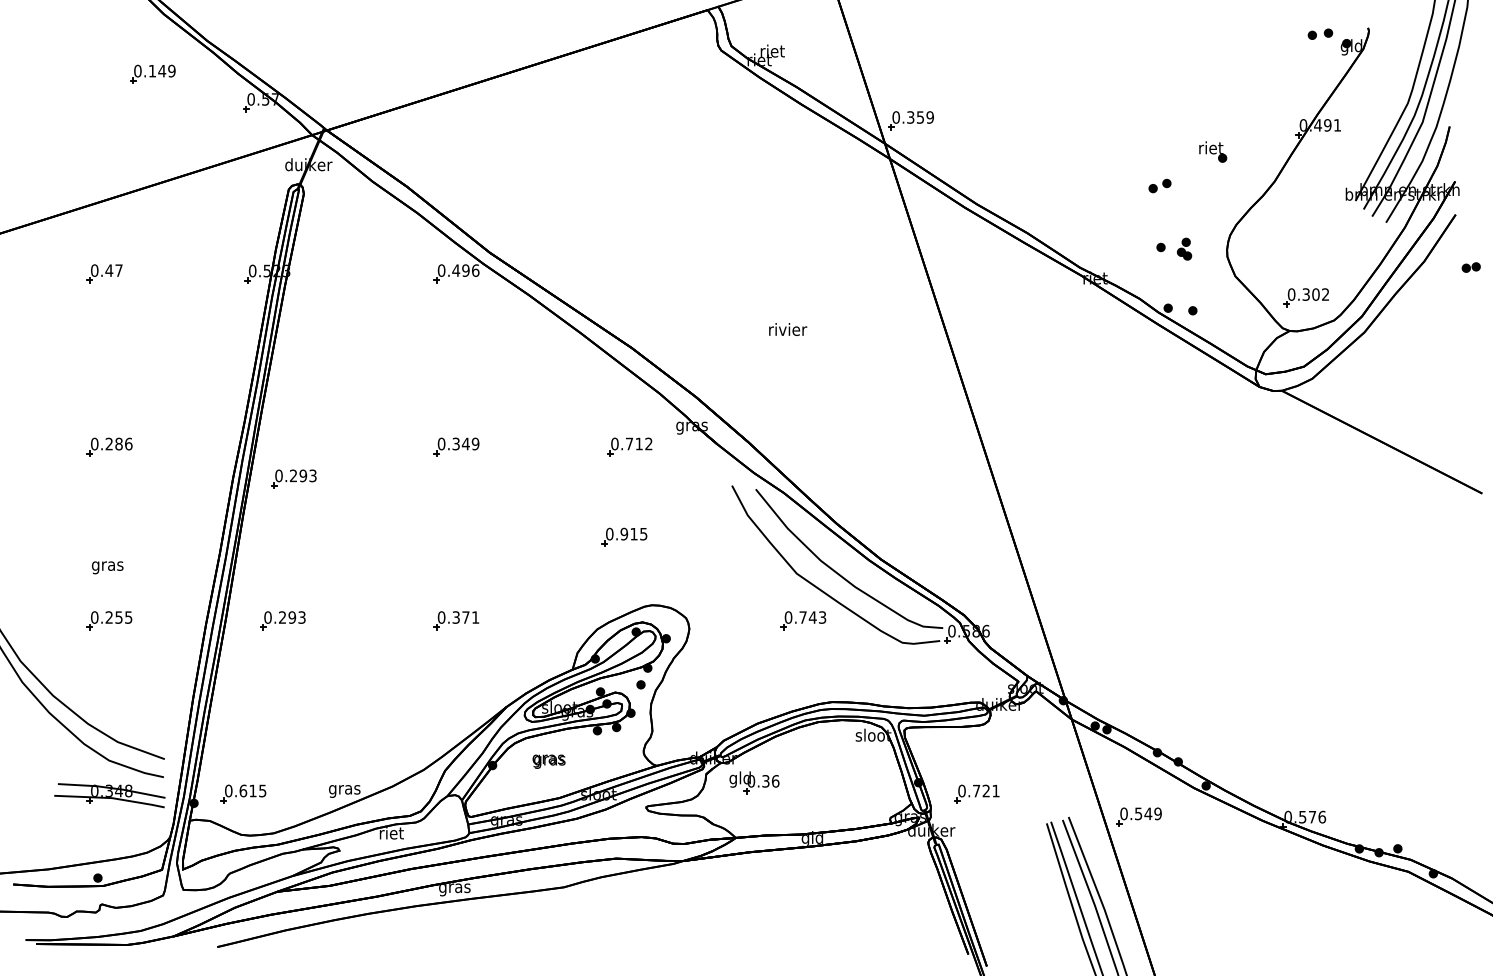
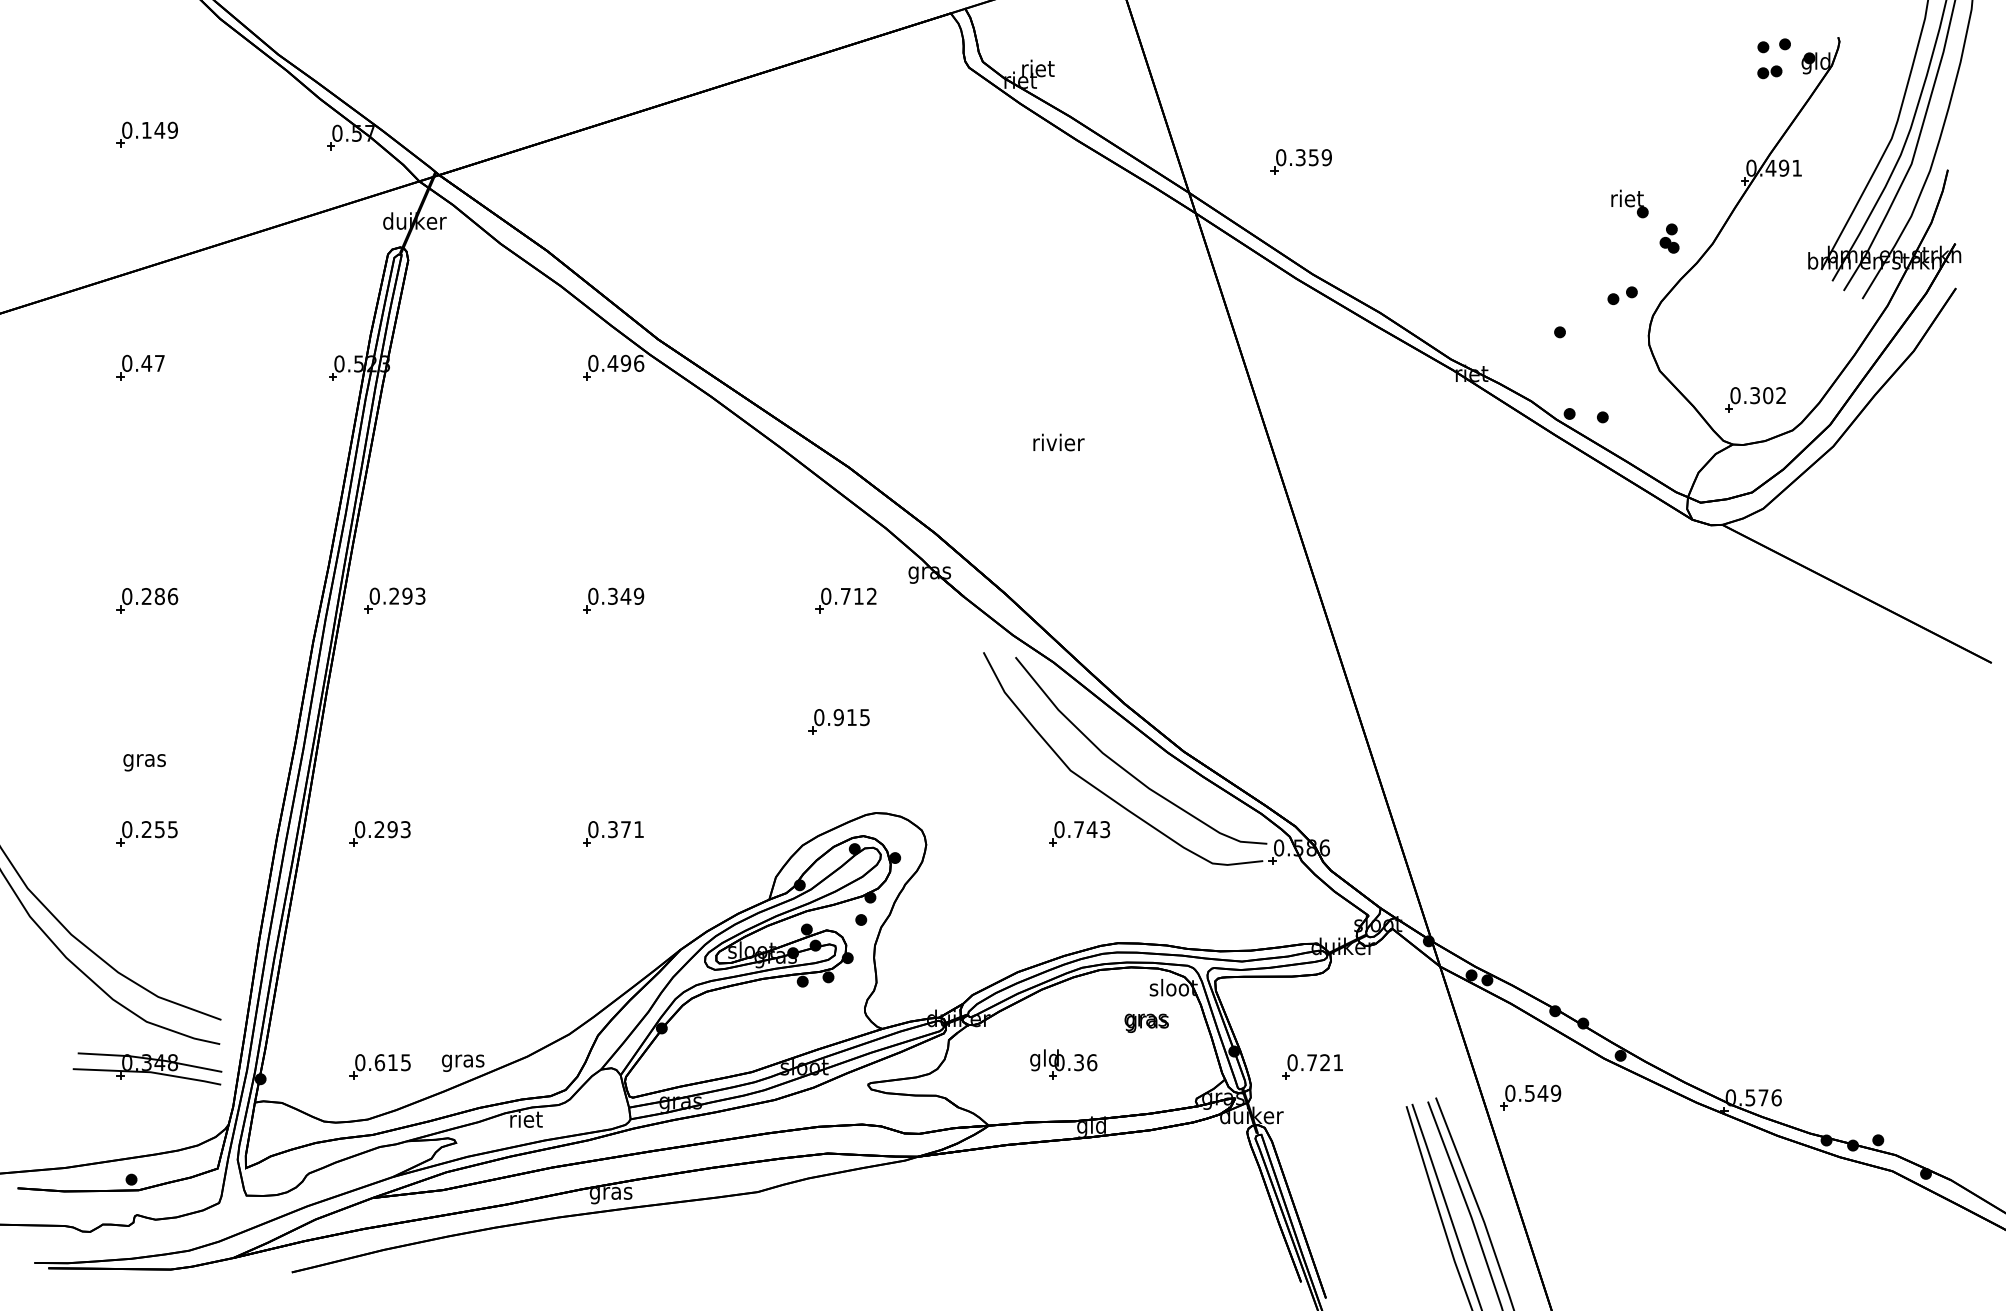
part: (152, 74) -> (146, 134), moved
part: (910, 120) -> (1300, 161), moved
part: (1159, 185) -> (1622, 295), moved
part: (1184, 249) -> (1669, 238), moved
part: (1470, 267) -> (1769, 72), moved
part: (293, 479) -> (394, 600), moved
text: (548, 761) -> (1146, 1022), moved
part: (754, 782) -> (1063, 1064), moved
part: (243, 793) -> (379, 1066), moved

